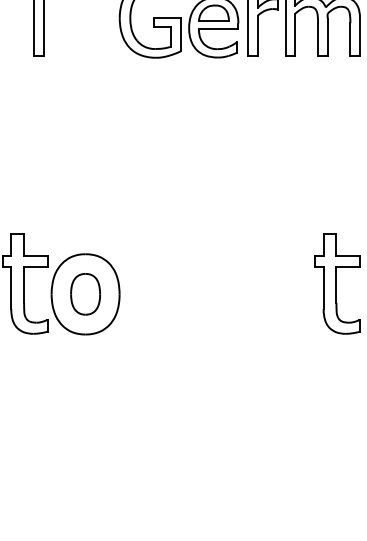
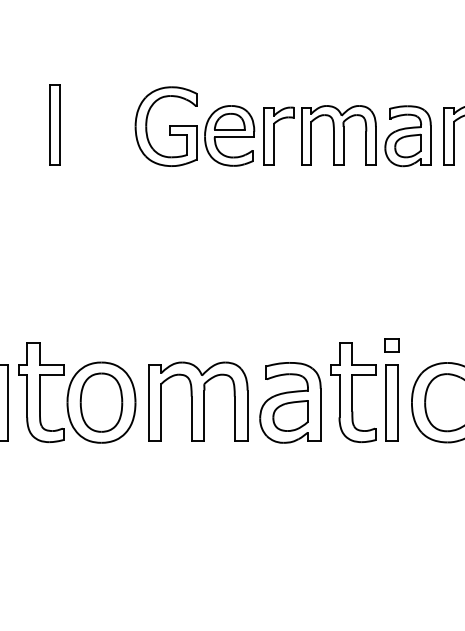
part: (182, 293) -> (198, 401), added
part: (85, 294) -> (101, 402), size x1.43
part: (274, 294) -> (290, 402), added

